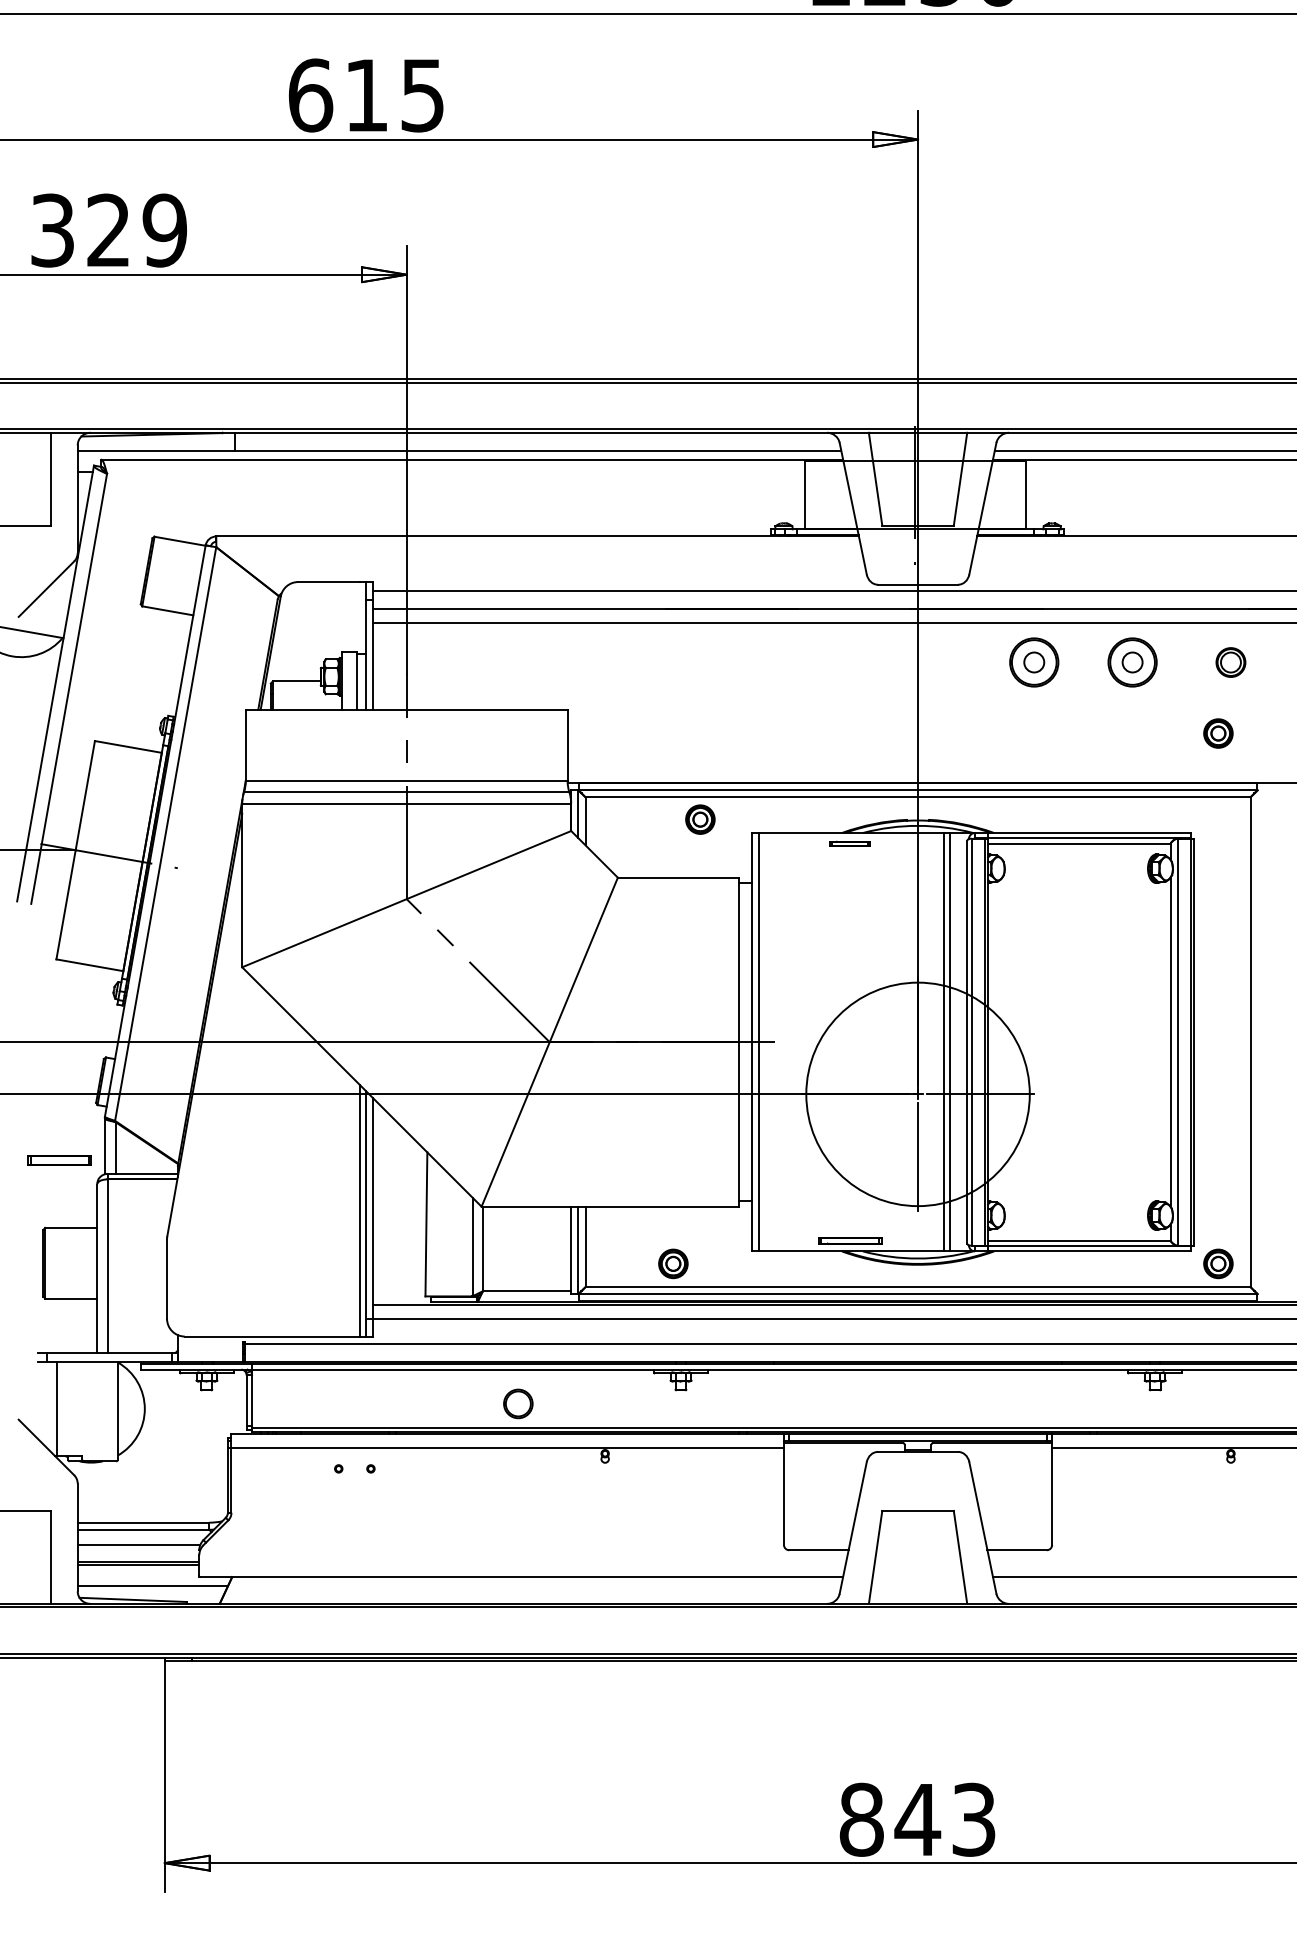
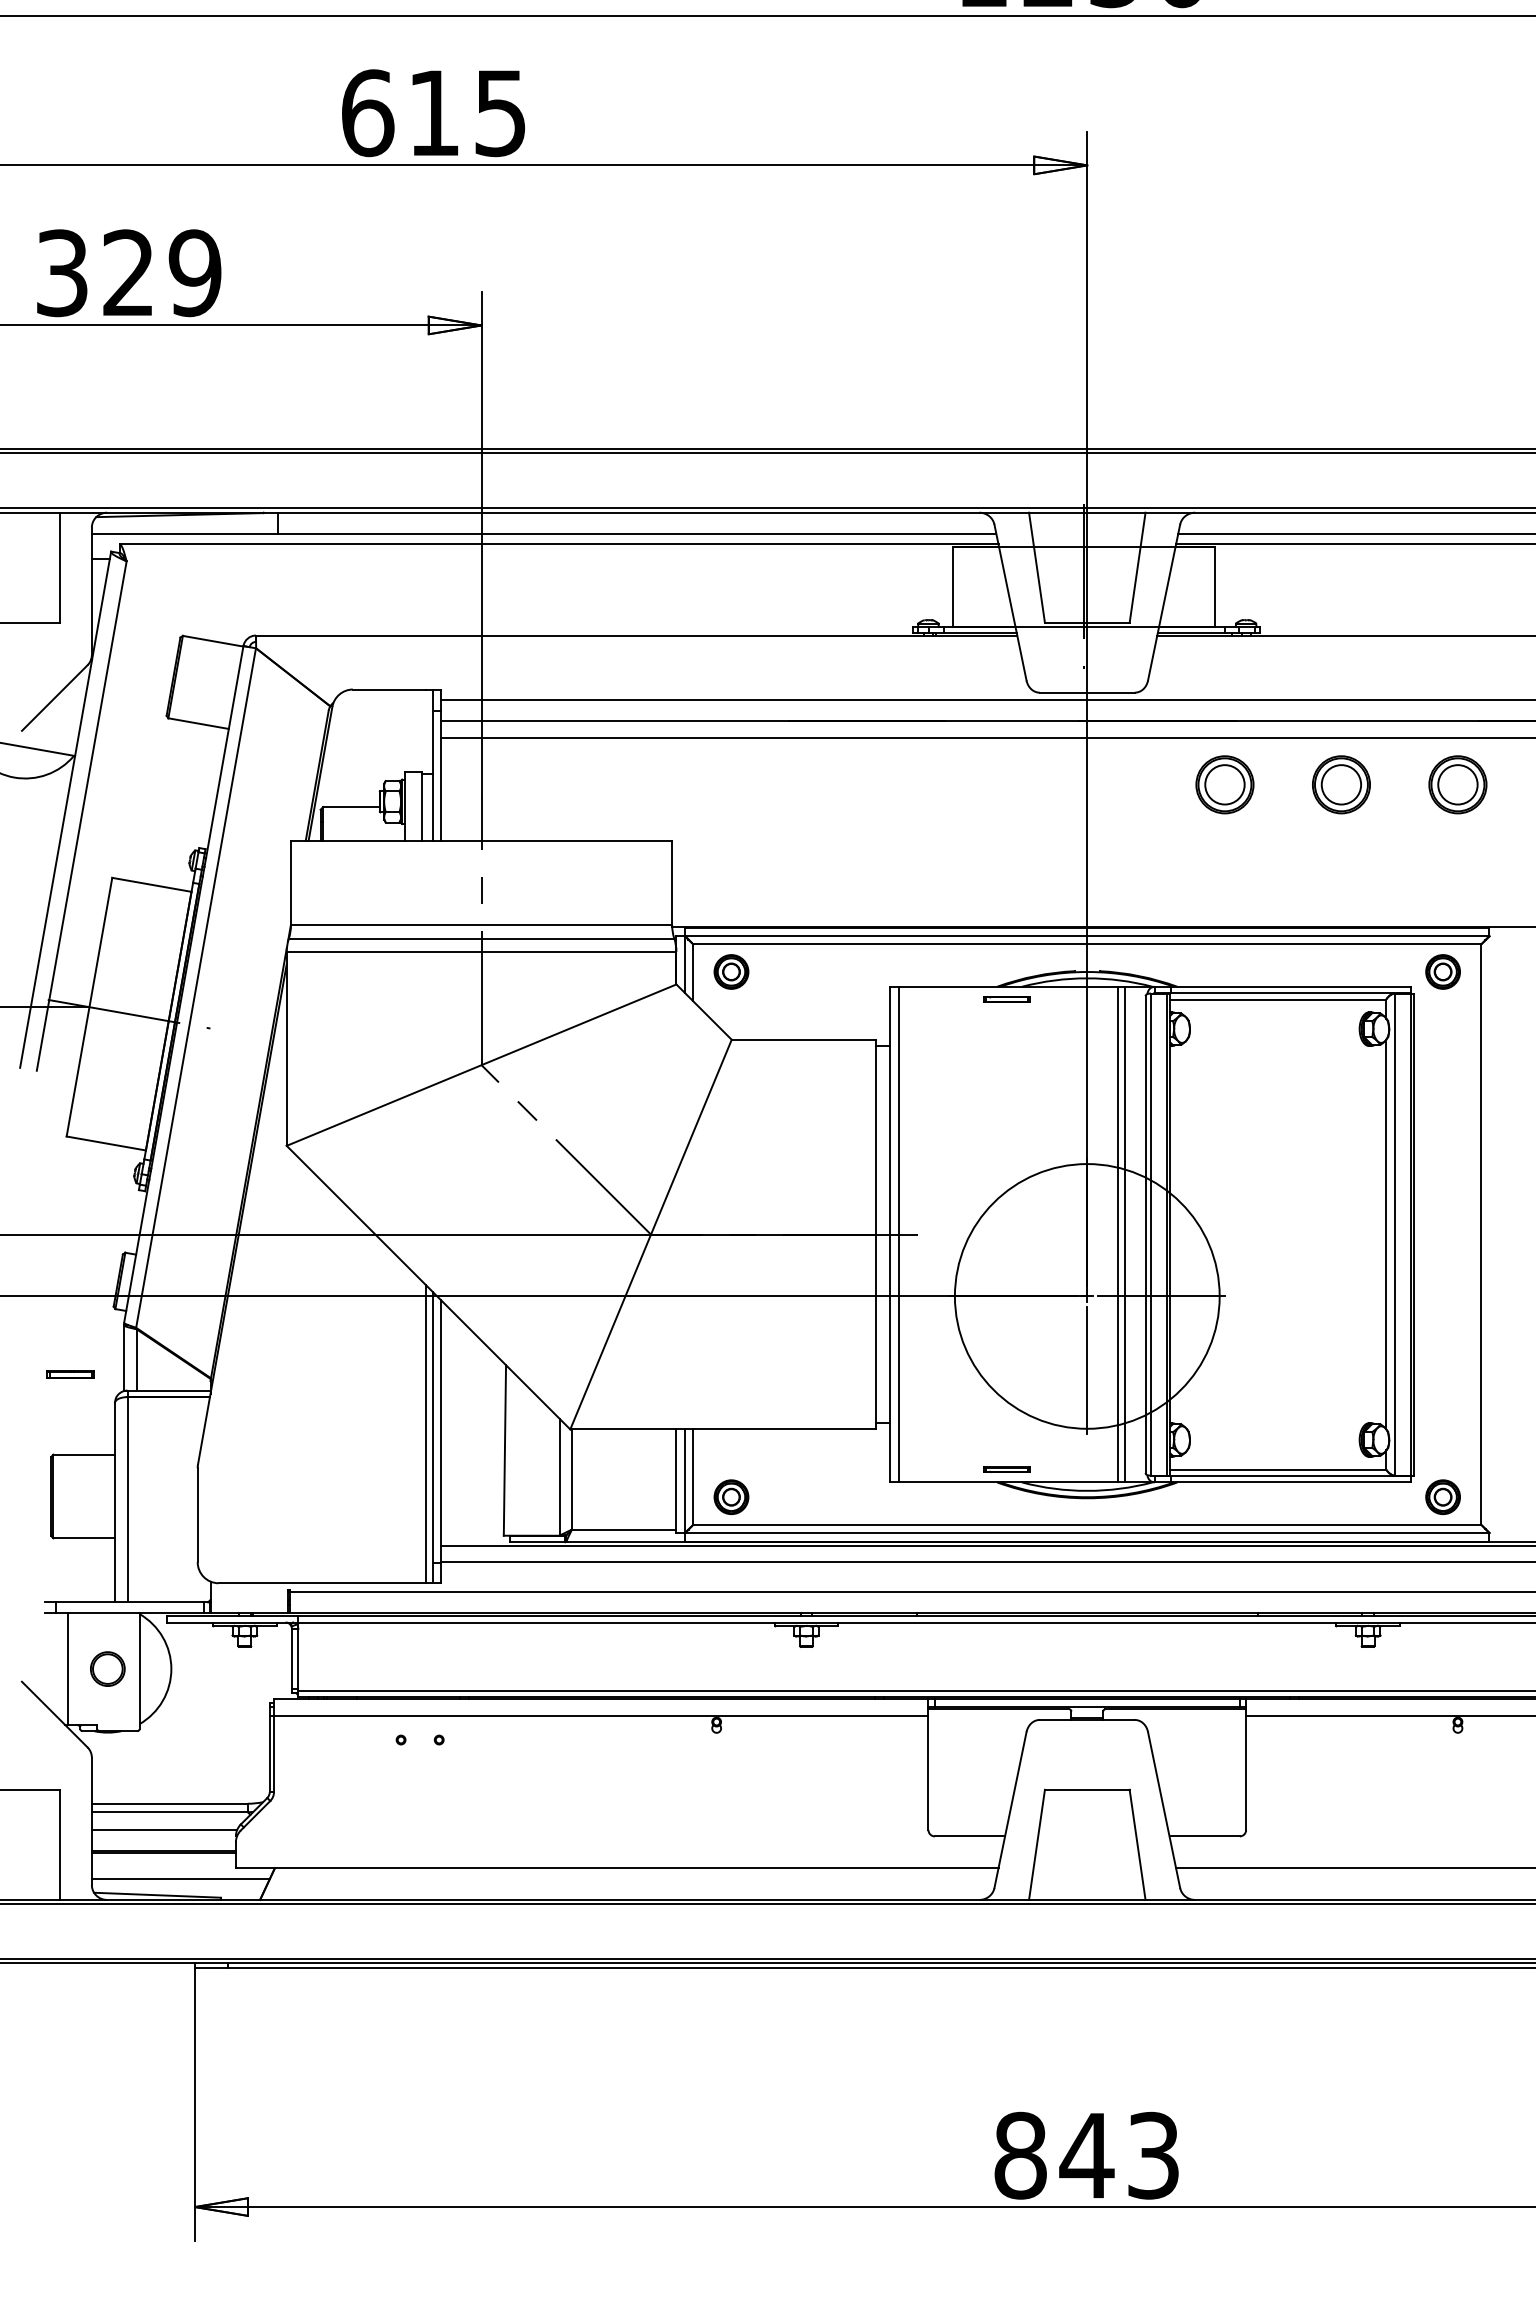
circle: (1033, 662) -> (1224, 784), size x1.67
circle: (1132, 662) -> (1341, 784), size x1.67
part: (1230, 662) -> (1457, 784), size x1.67
part: (1217, 733) -> (1442, 971), moved
part: (700, 819) -> (731, 971), moved
part: (59, 1160) -> (70, 1374), size x0.62
part: (849, 1240) -> (1006, 1469), size x0.62
part: (673, 1264) -> (731, 1497), moved
part: (518, 1403) -> (107, 1668), moved

